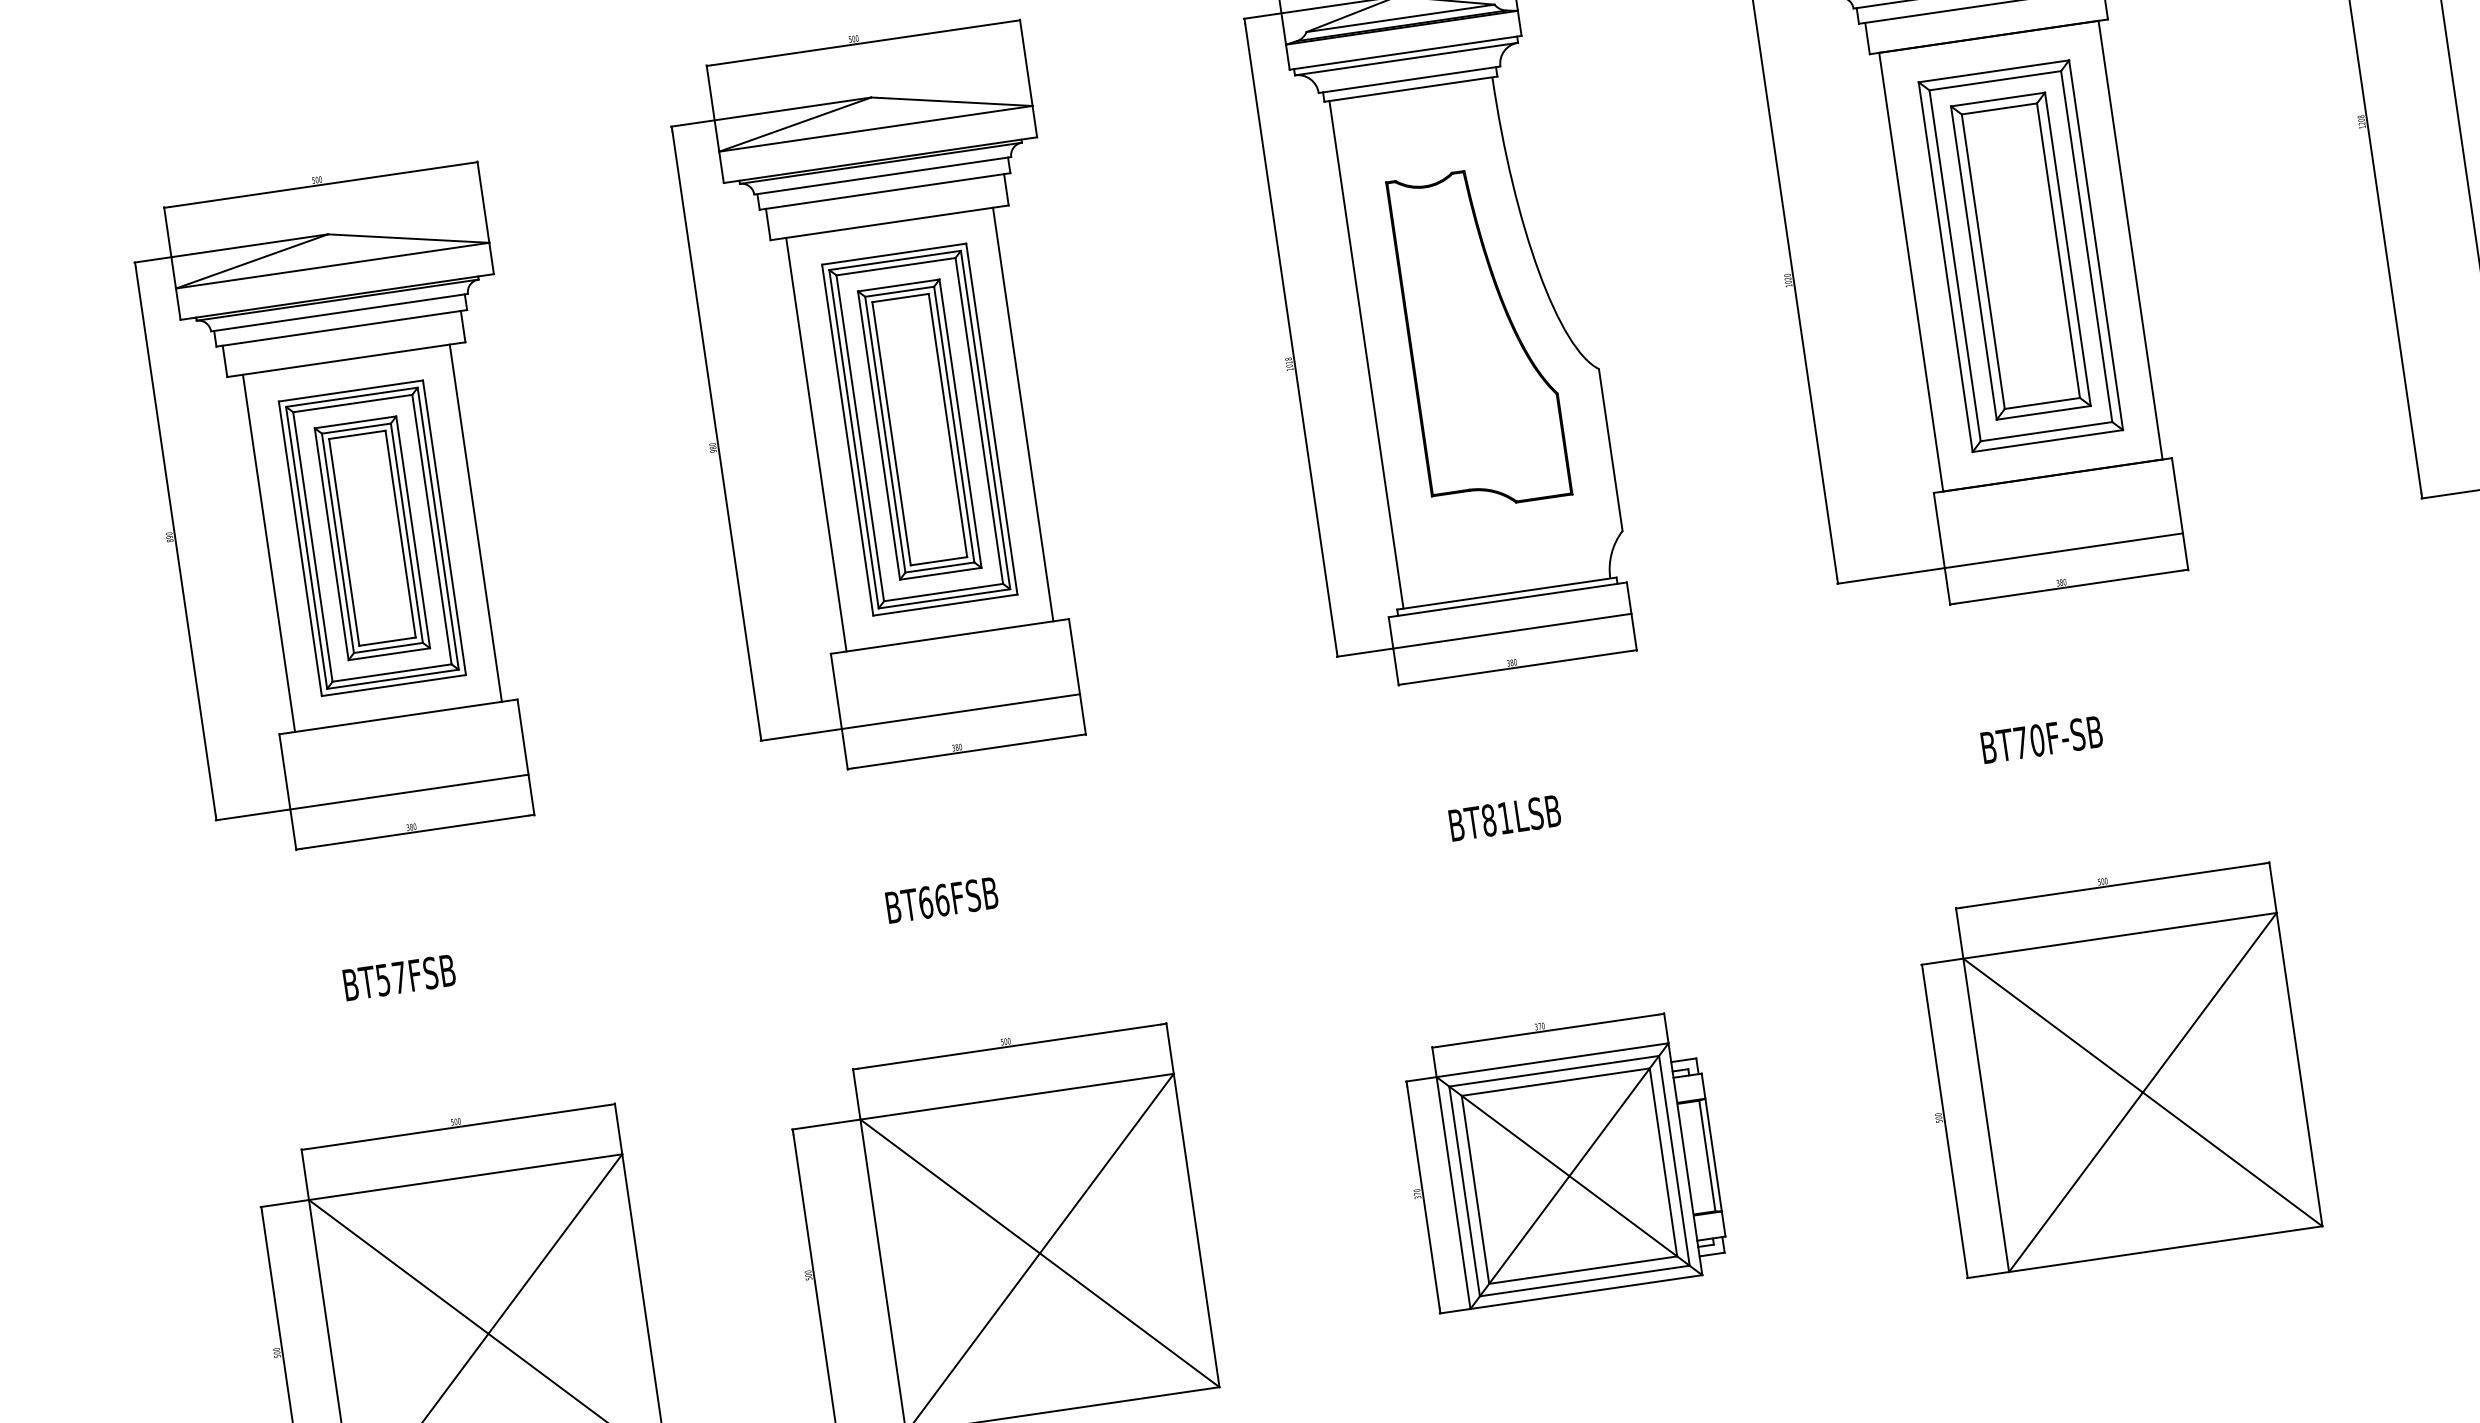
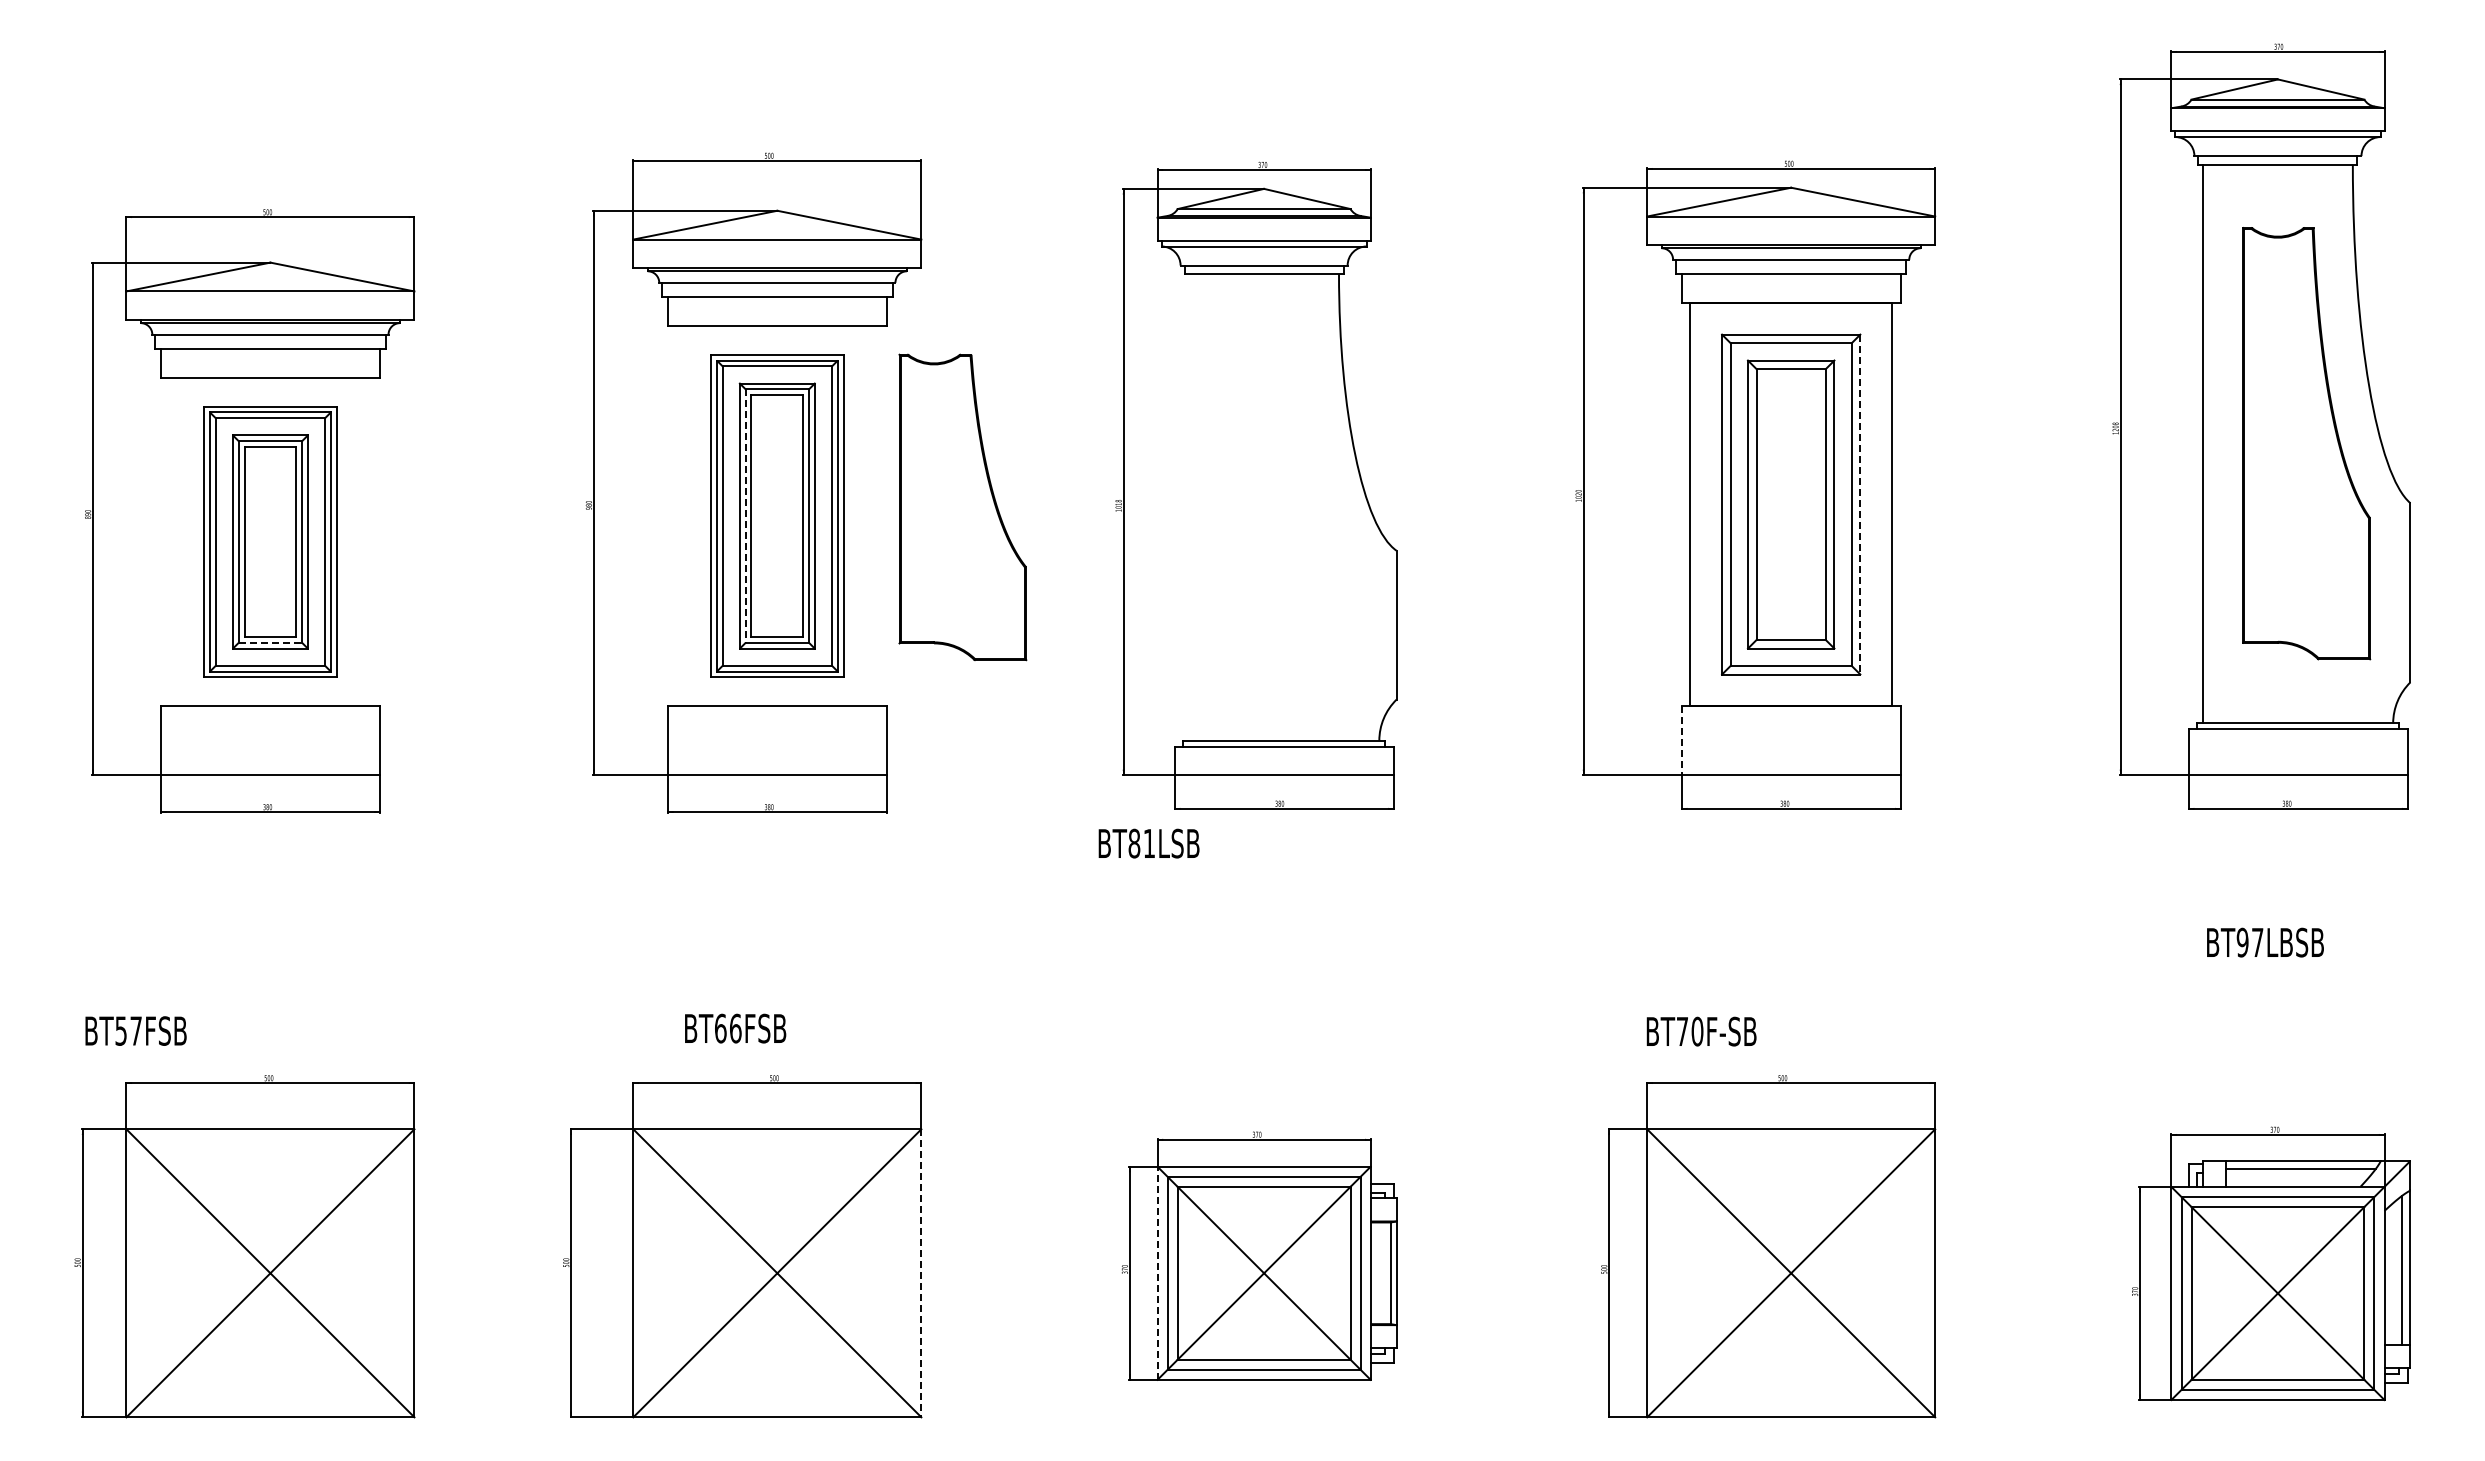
line: (2096, 245) -> (1860, 504), solid -> dashed
part: (1478, 338) -> (962, 507), moved
line: (1366, 354) -> (1189, 507), removed
line: (1023, 414) -> (872, 516), removed
line: (885, 435) -> (745, 516), solid -> dashed
line: (816, 445) -> (682, 516), removed
line: (475, 522) -> (365, 541), removed
line: (1939, 530) -> (1681, 740), solid -> dashed
line: (269, 552) -> (175, 541), removed
line: (388, 647) -> (270, 642), solid -> dashed
text: (2041, 739) -> (1701, 1031), moved
text: (1504, 818) -> (1148, 843), moved
text: (941, 900) -> (735, 1028), moved
text: (398, 977) -> (135, 1030), moved
line: (1453, 1193) -> (1157, 1273), solid -> dashed
line: (1196, 1230) -> (921, 1273), solid -> dashed

